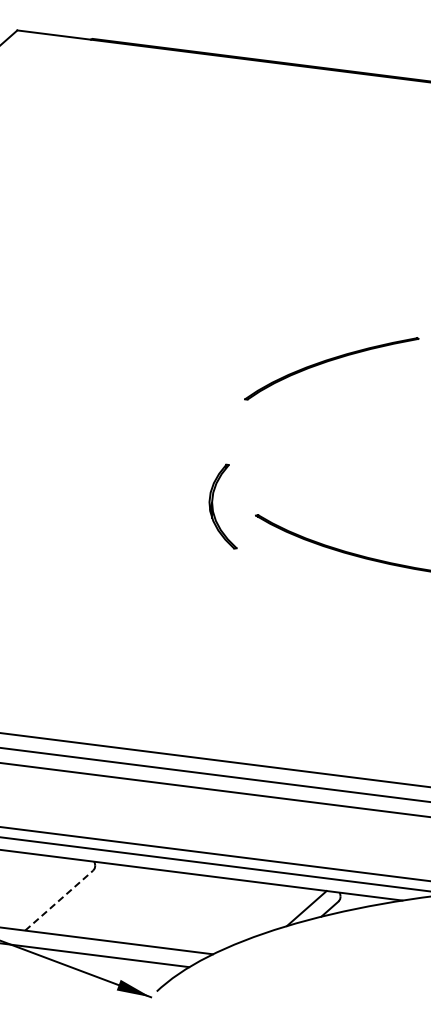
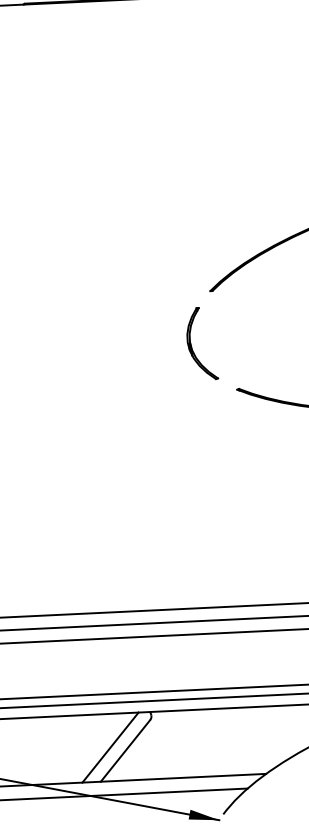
part: (213, 506) -> (191, 345), moved
line: (42, 893) -> (110, 747), added
line: (59, 900) -> (125, 750), dashed -> solid

